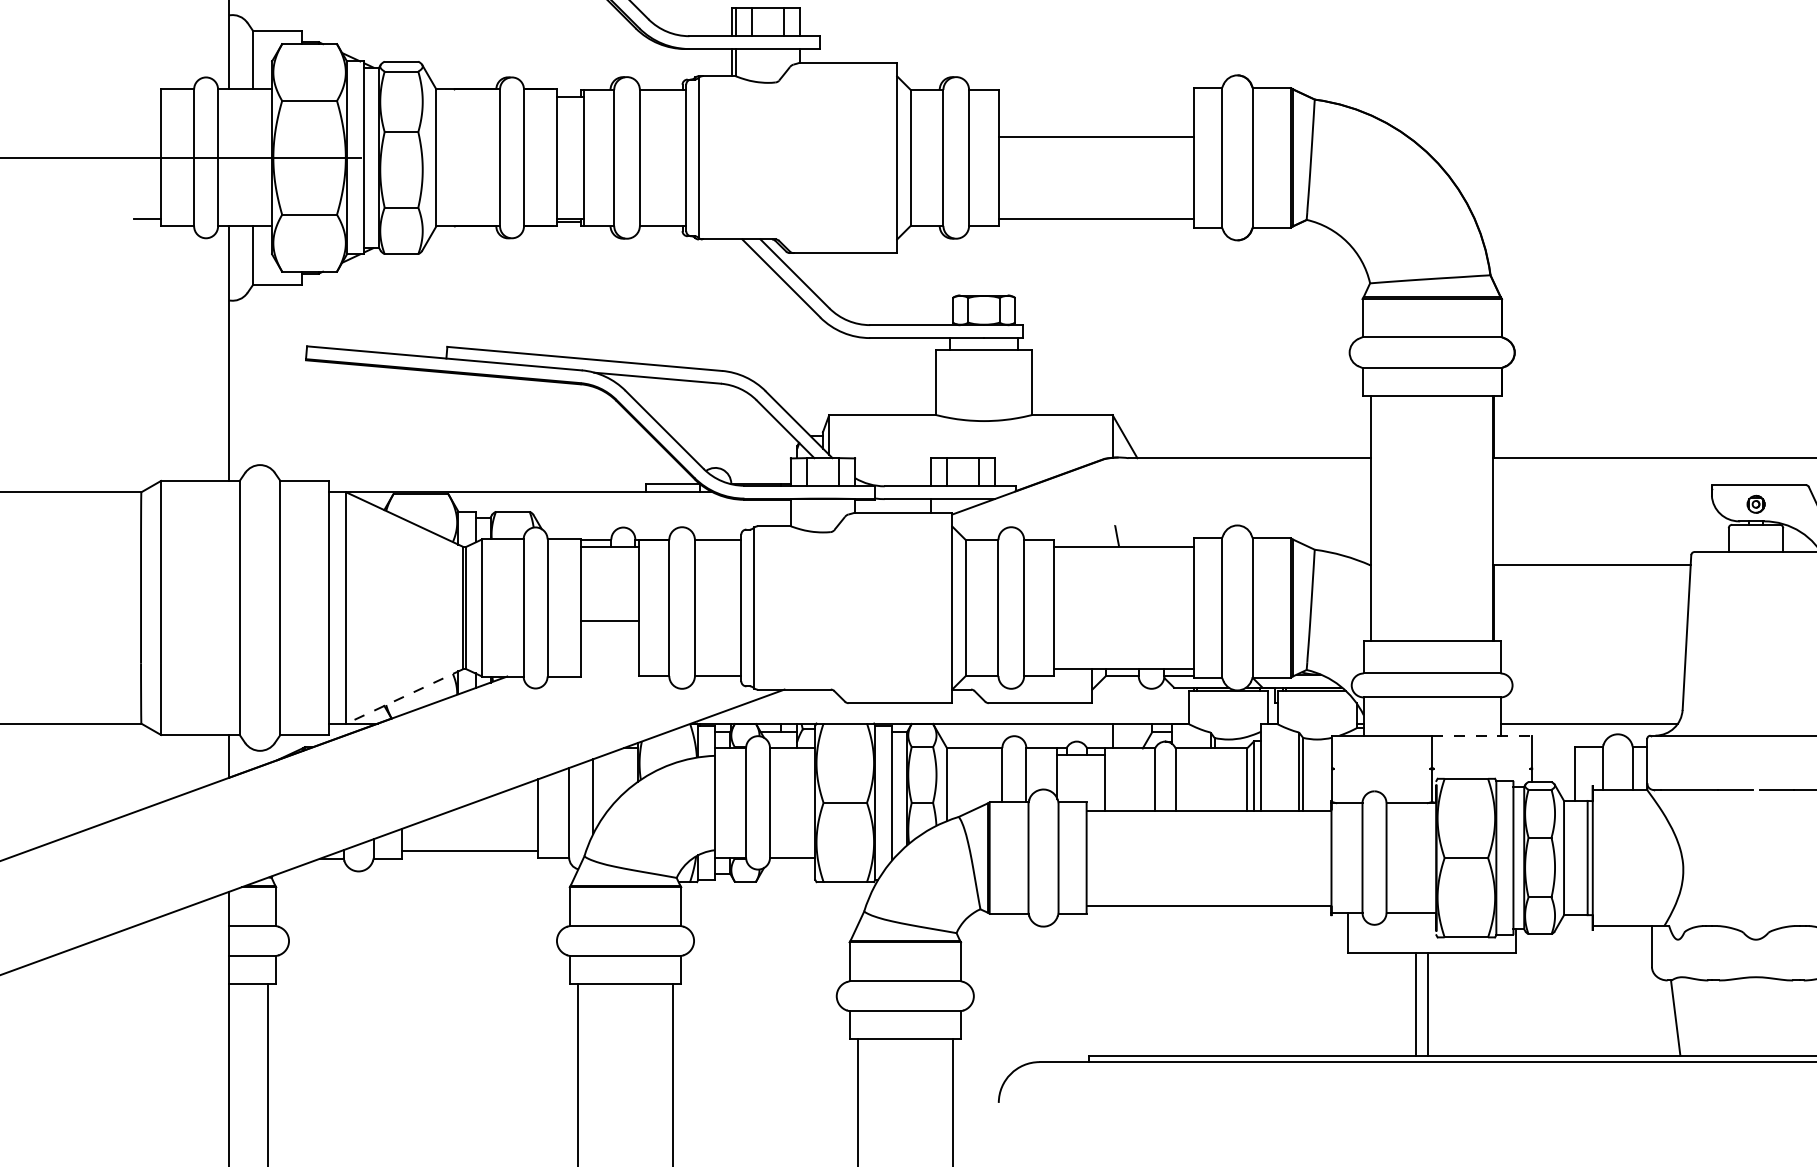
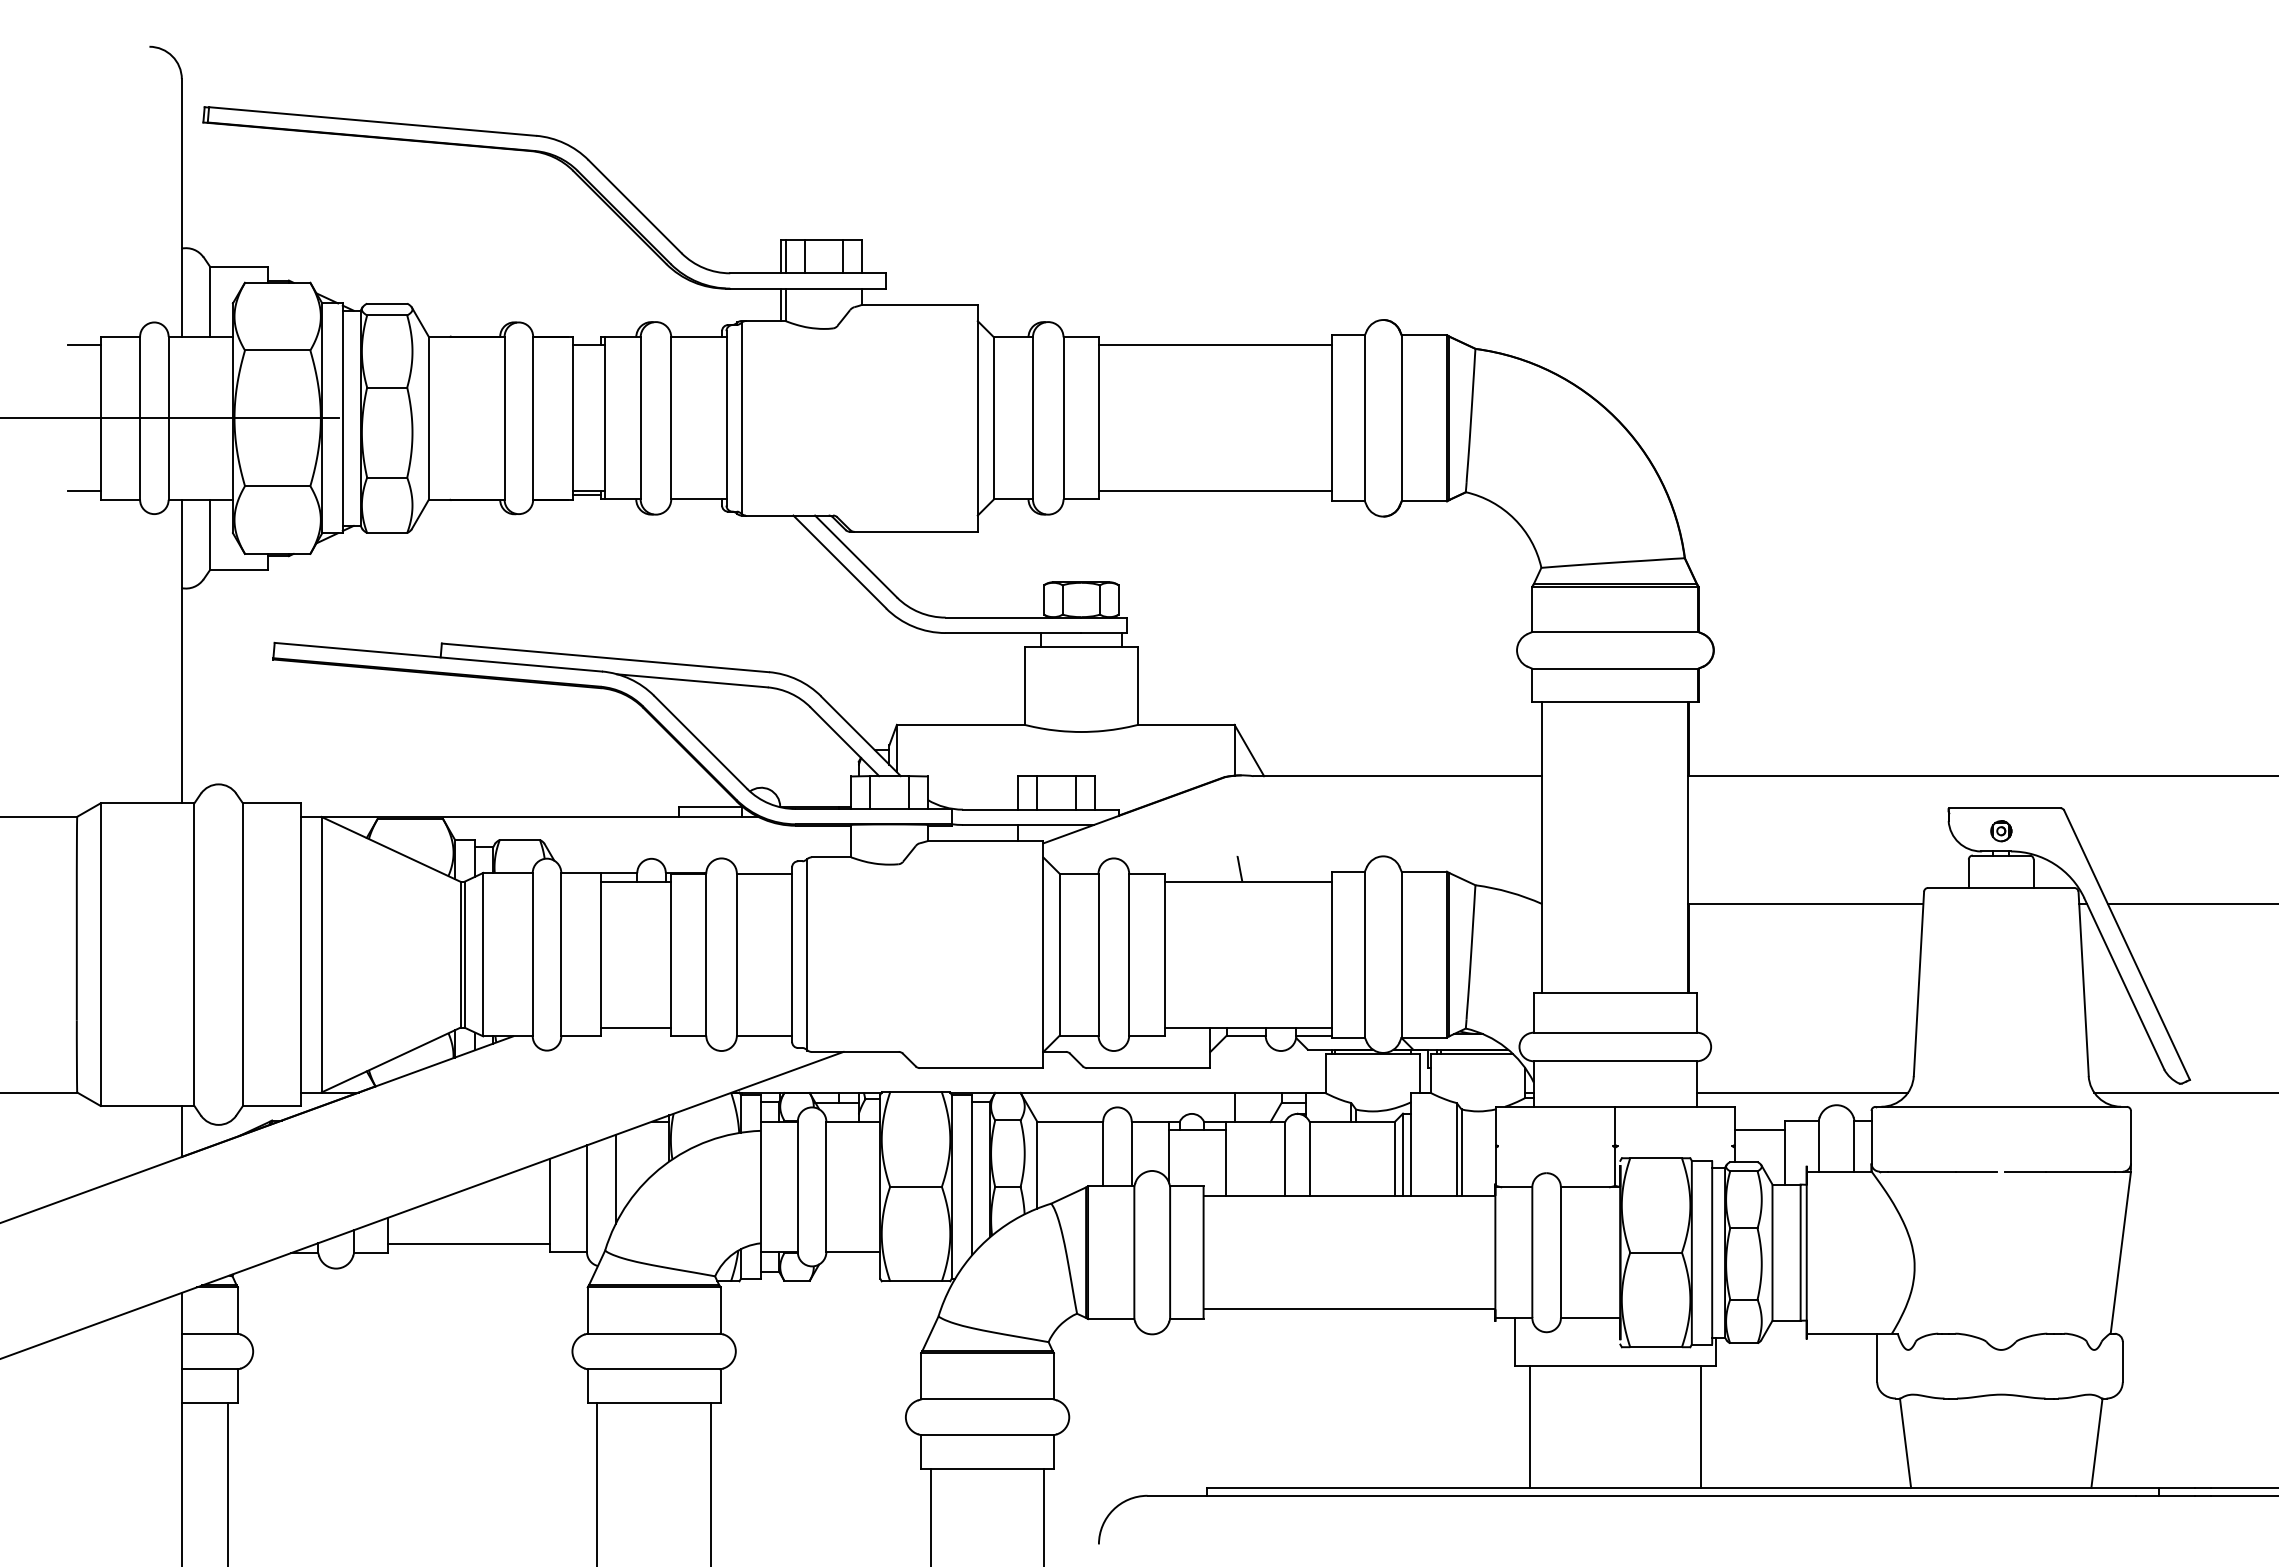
line: (147, 96) -> (84, 345), added
line: (1096, 137) -> (1215, 345), moved
line: (609, 620) -> (635, 1027), moved
line: (405, 696) -> (391, 1060), dashed -> solid
line: (1481, 735) -> (1674, 1106), dashed -> solid
line: (1553, 755) -> (1759, 1130), added
line: (1416, 1004) -> (1530, 1427), moved
line: (1428, 1004) -> (1700, 1427), moved

